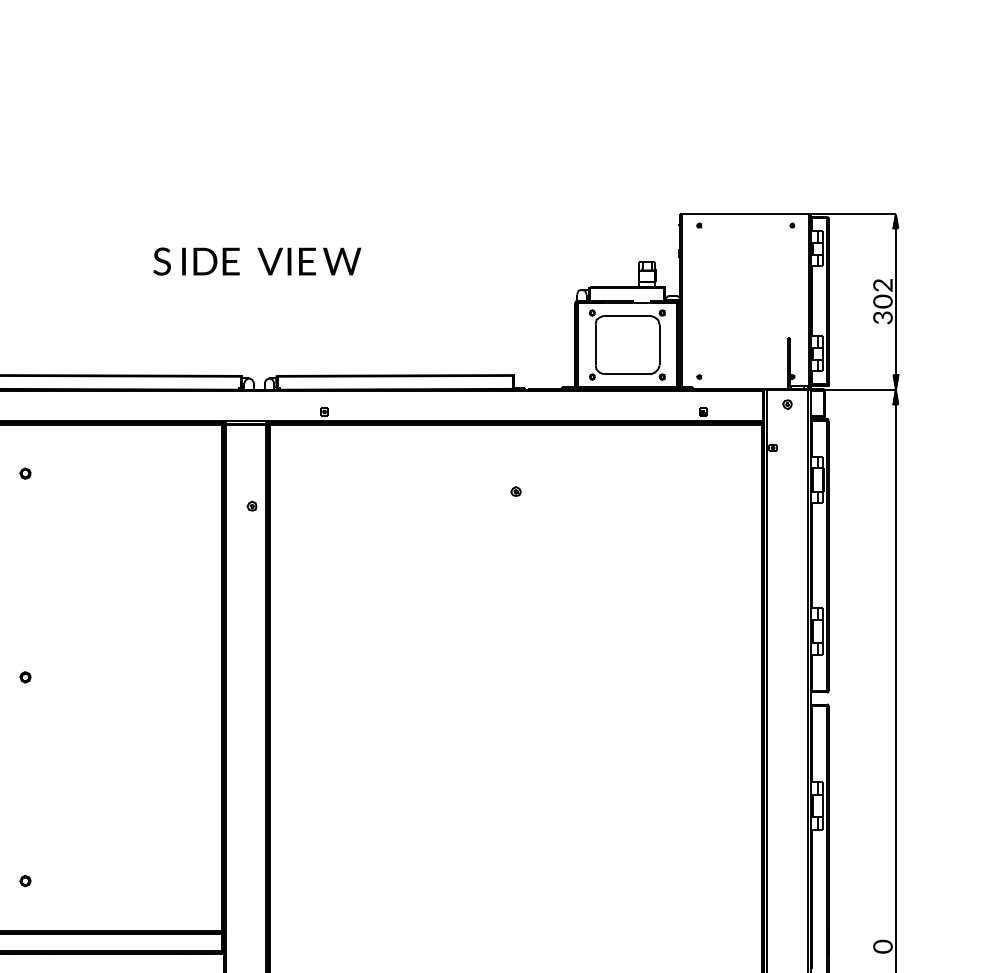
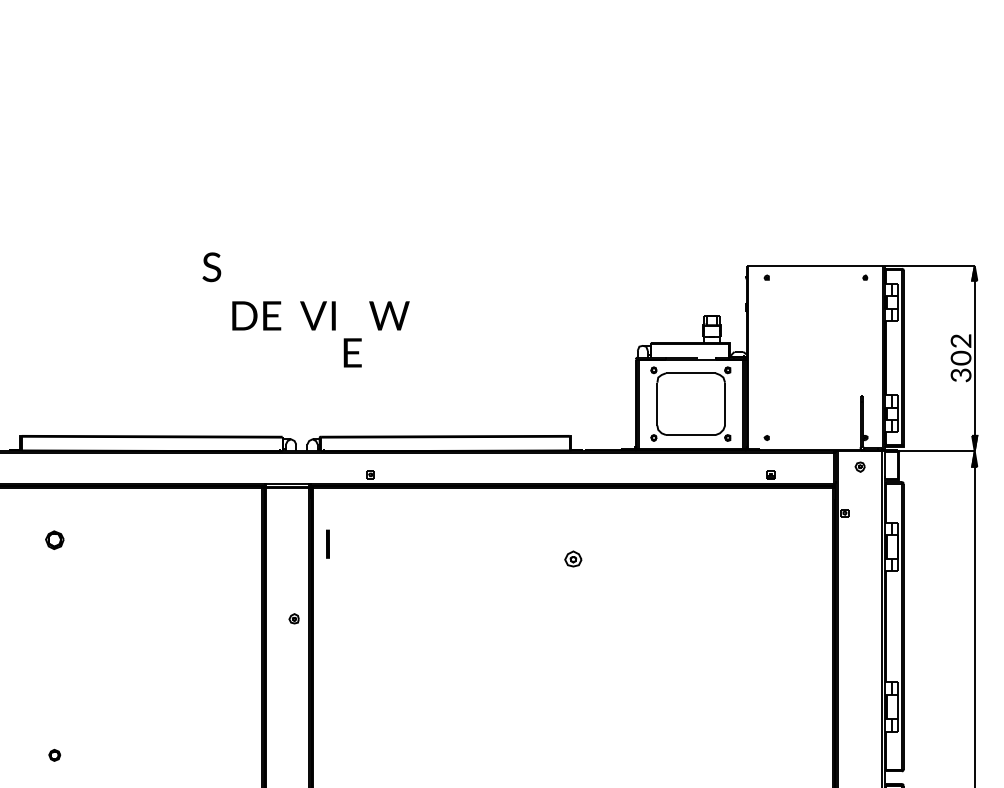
text: (161, 261) -> (211, 267), moved
text: (183, 261) -> (327, 544), moved
text: (307, 261) -> (352, 352), moved
part: (25, 473) -> (54, 539), size x1.6
part: (515, 491) -> (572, 558), size x1.6
part: (251, 505) -> (293, 618), moved

